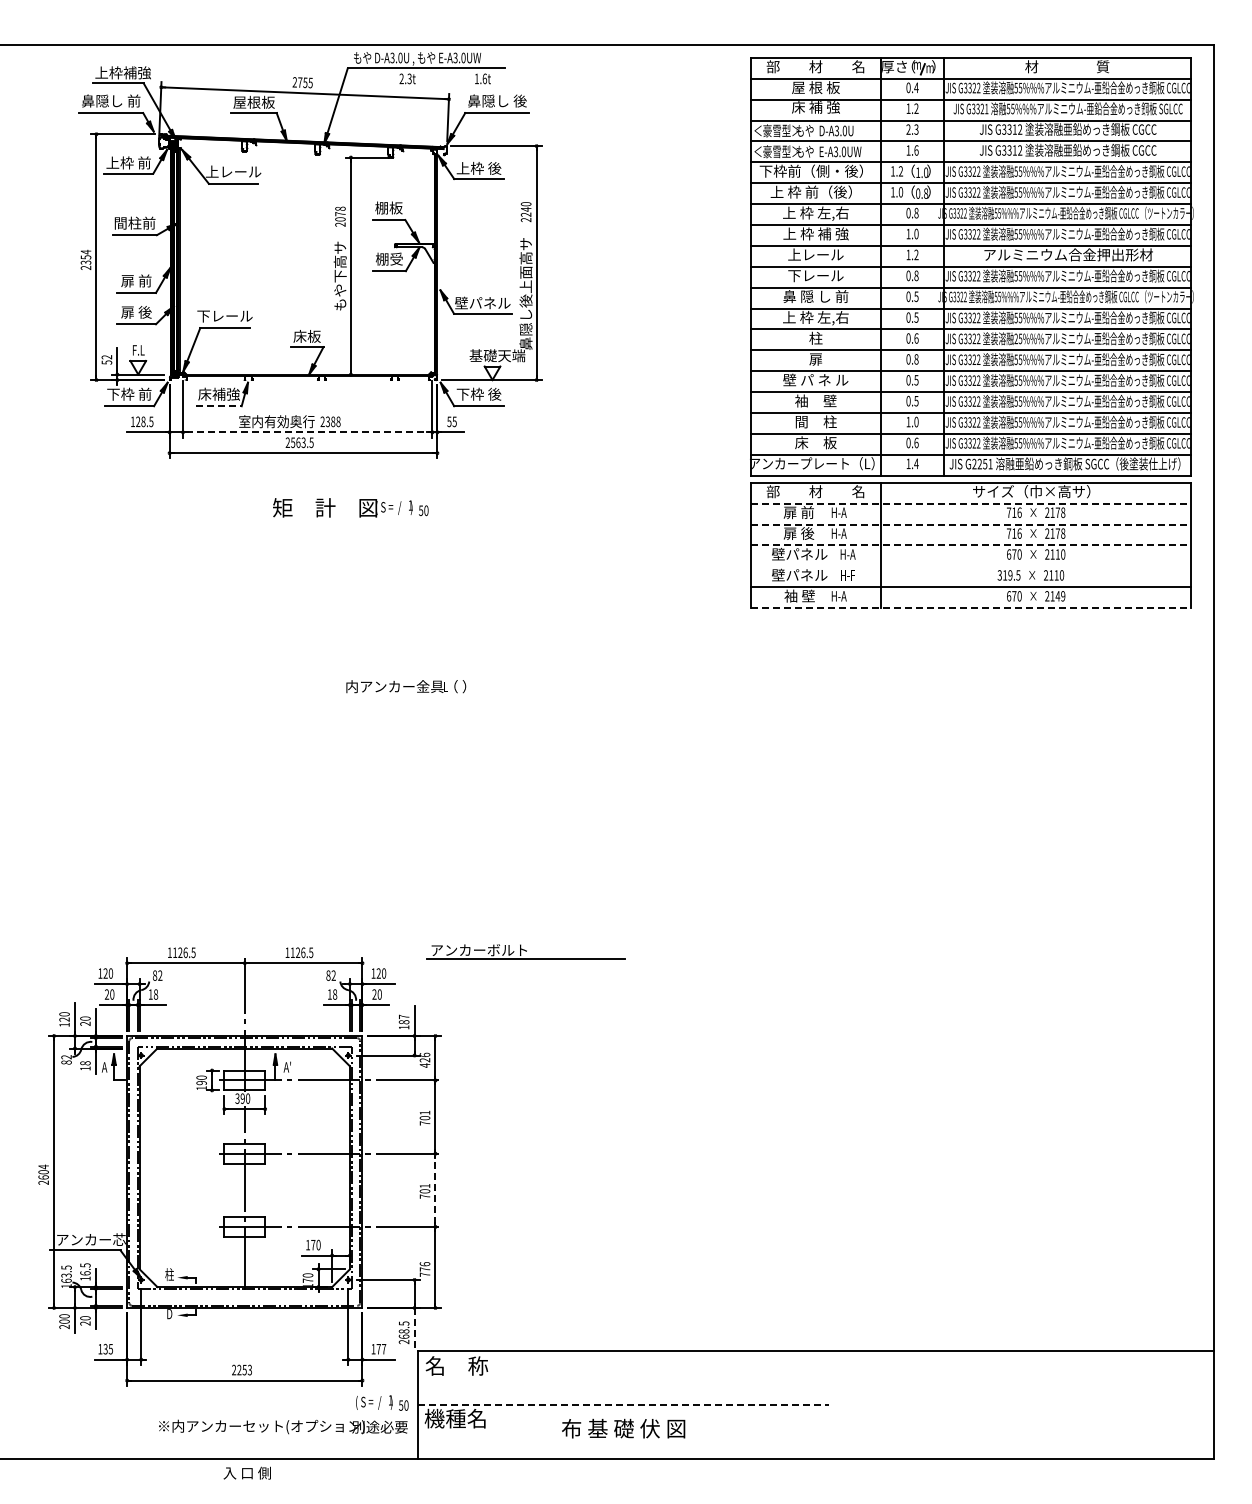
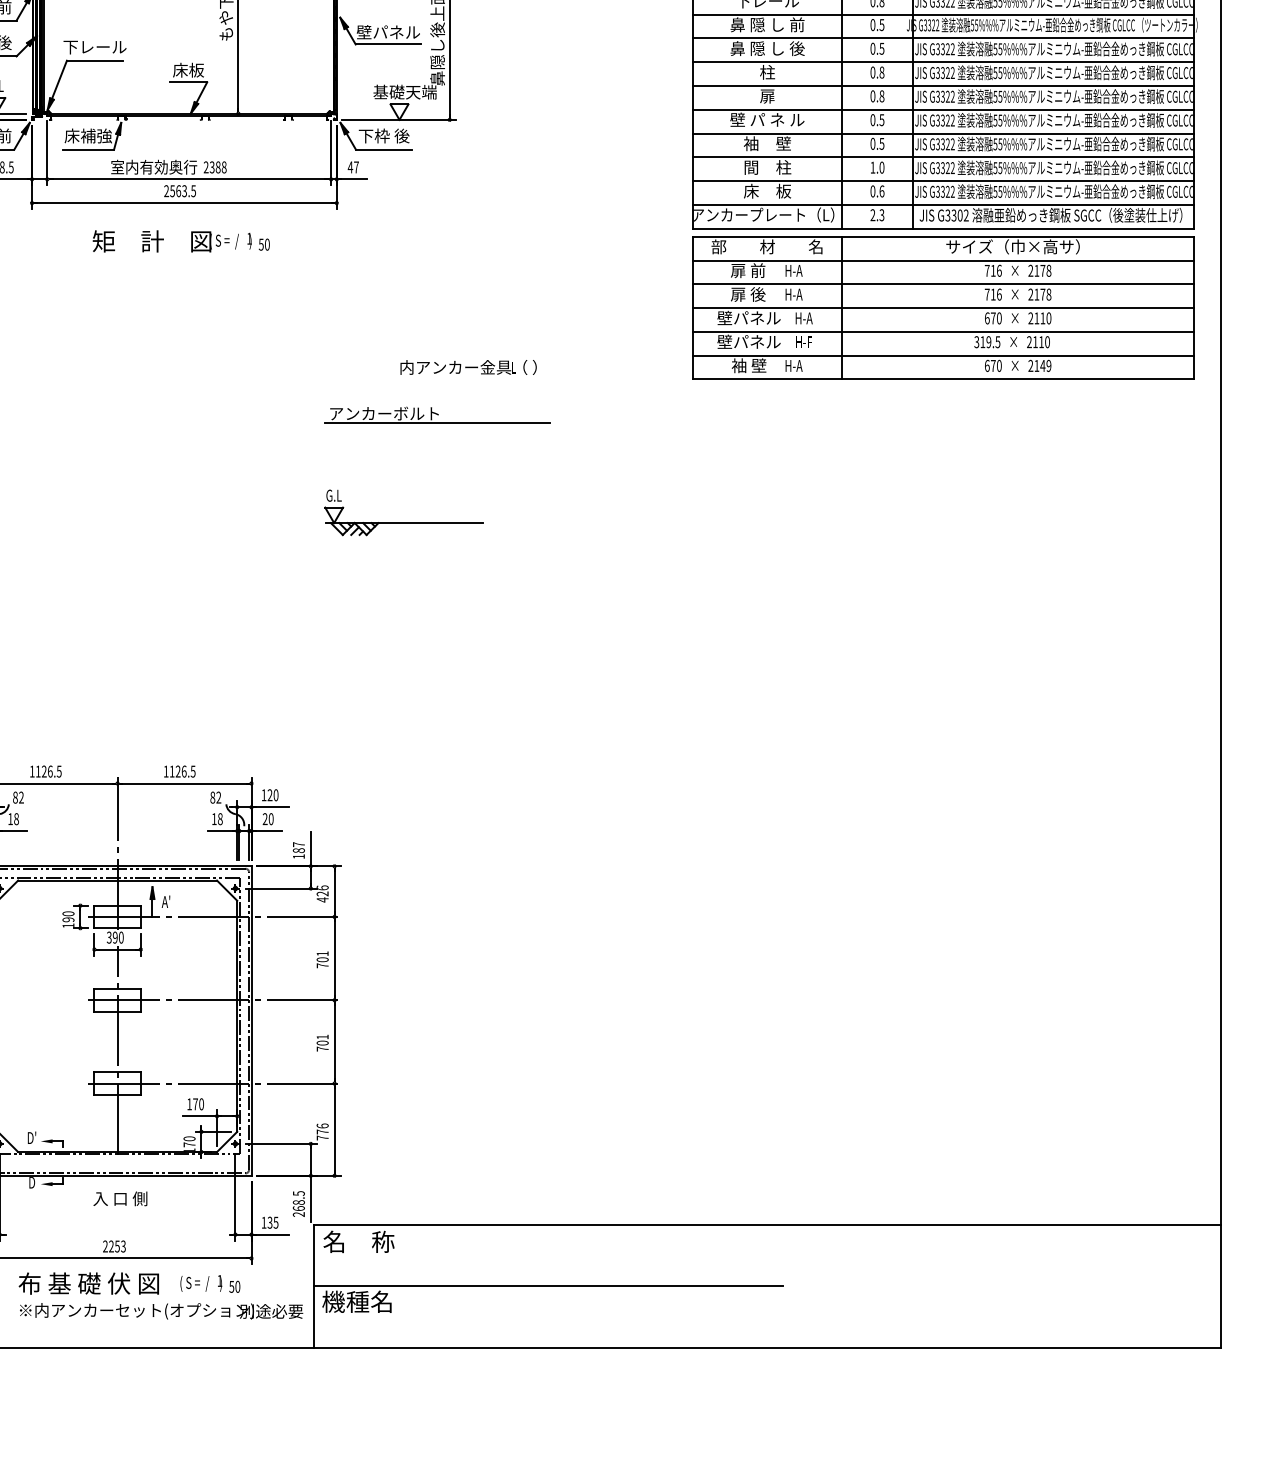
text: (815, 318) -> (767, 49), 上 枠 左,右 -> 鼻 隠 し 後
text: (916, 338) -> (881, 72), 0.6 -> 0.8
text: (1015, 338) -> (994, 72), 25%%% -> 55%%%
line: (219, 406) -> (88, 149), dashed -> solid
text: (451, 421) -> (352, 167), 55 -> 47
line: (308, 432) -> (190, 179), dashed -> solid
text: (912, 463) -> (877, 214), 1.4 -> 2.3
text: (982, 463) -> (957, 214), G2251 -> G3302
line: (971, 503) -> (944, 260), dashed -> solid
text: (350, 507) -> (180, 240), moved
line: (971, 524) -> (944, 284), dashed -> solid
line: (971, 545) -> (944, 308), dashed -> solid
line: (970, 566) -> (943, 332), added
line: (971, 608) -> (944, 379), dashed -> solid
text: (406, 686) -> (468, 367), moved
part: (495, 733) -> (402, 522), added
part: (525, 951) -> (437, 415), moved
line: (435, 1190) -> (334, 1042), dashed -> solid
text: (169, 1274) -> (31, 1137), 柱 -> D'
line: (414, 1328) -> (310, 1199), dashed -> solid
text: (381, 1348) -> (273, 1221), 177 -> 135
text: (382, 1402) -> (210, 1283), moved
line: (623, 1404) -> (548, 1285), dashed -> solid
text: (623, 1428) -> (88, 1283), moved
text: (246, 1472) -> (119, 1198), moved

